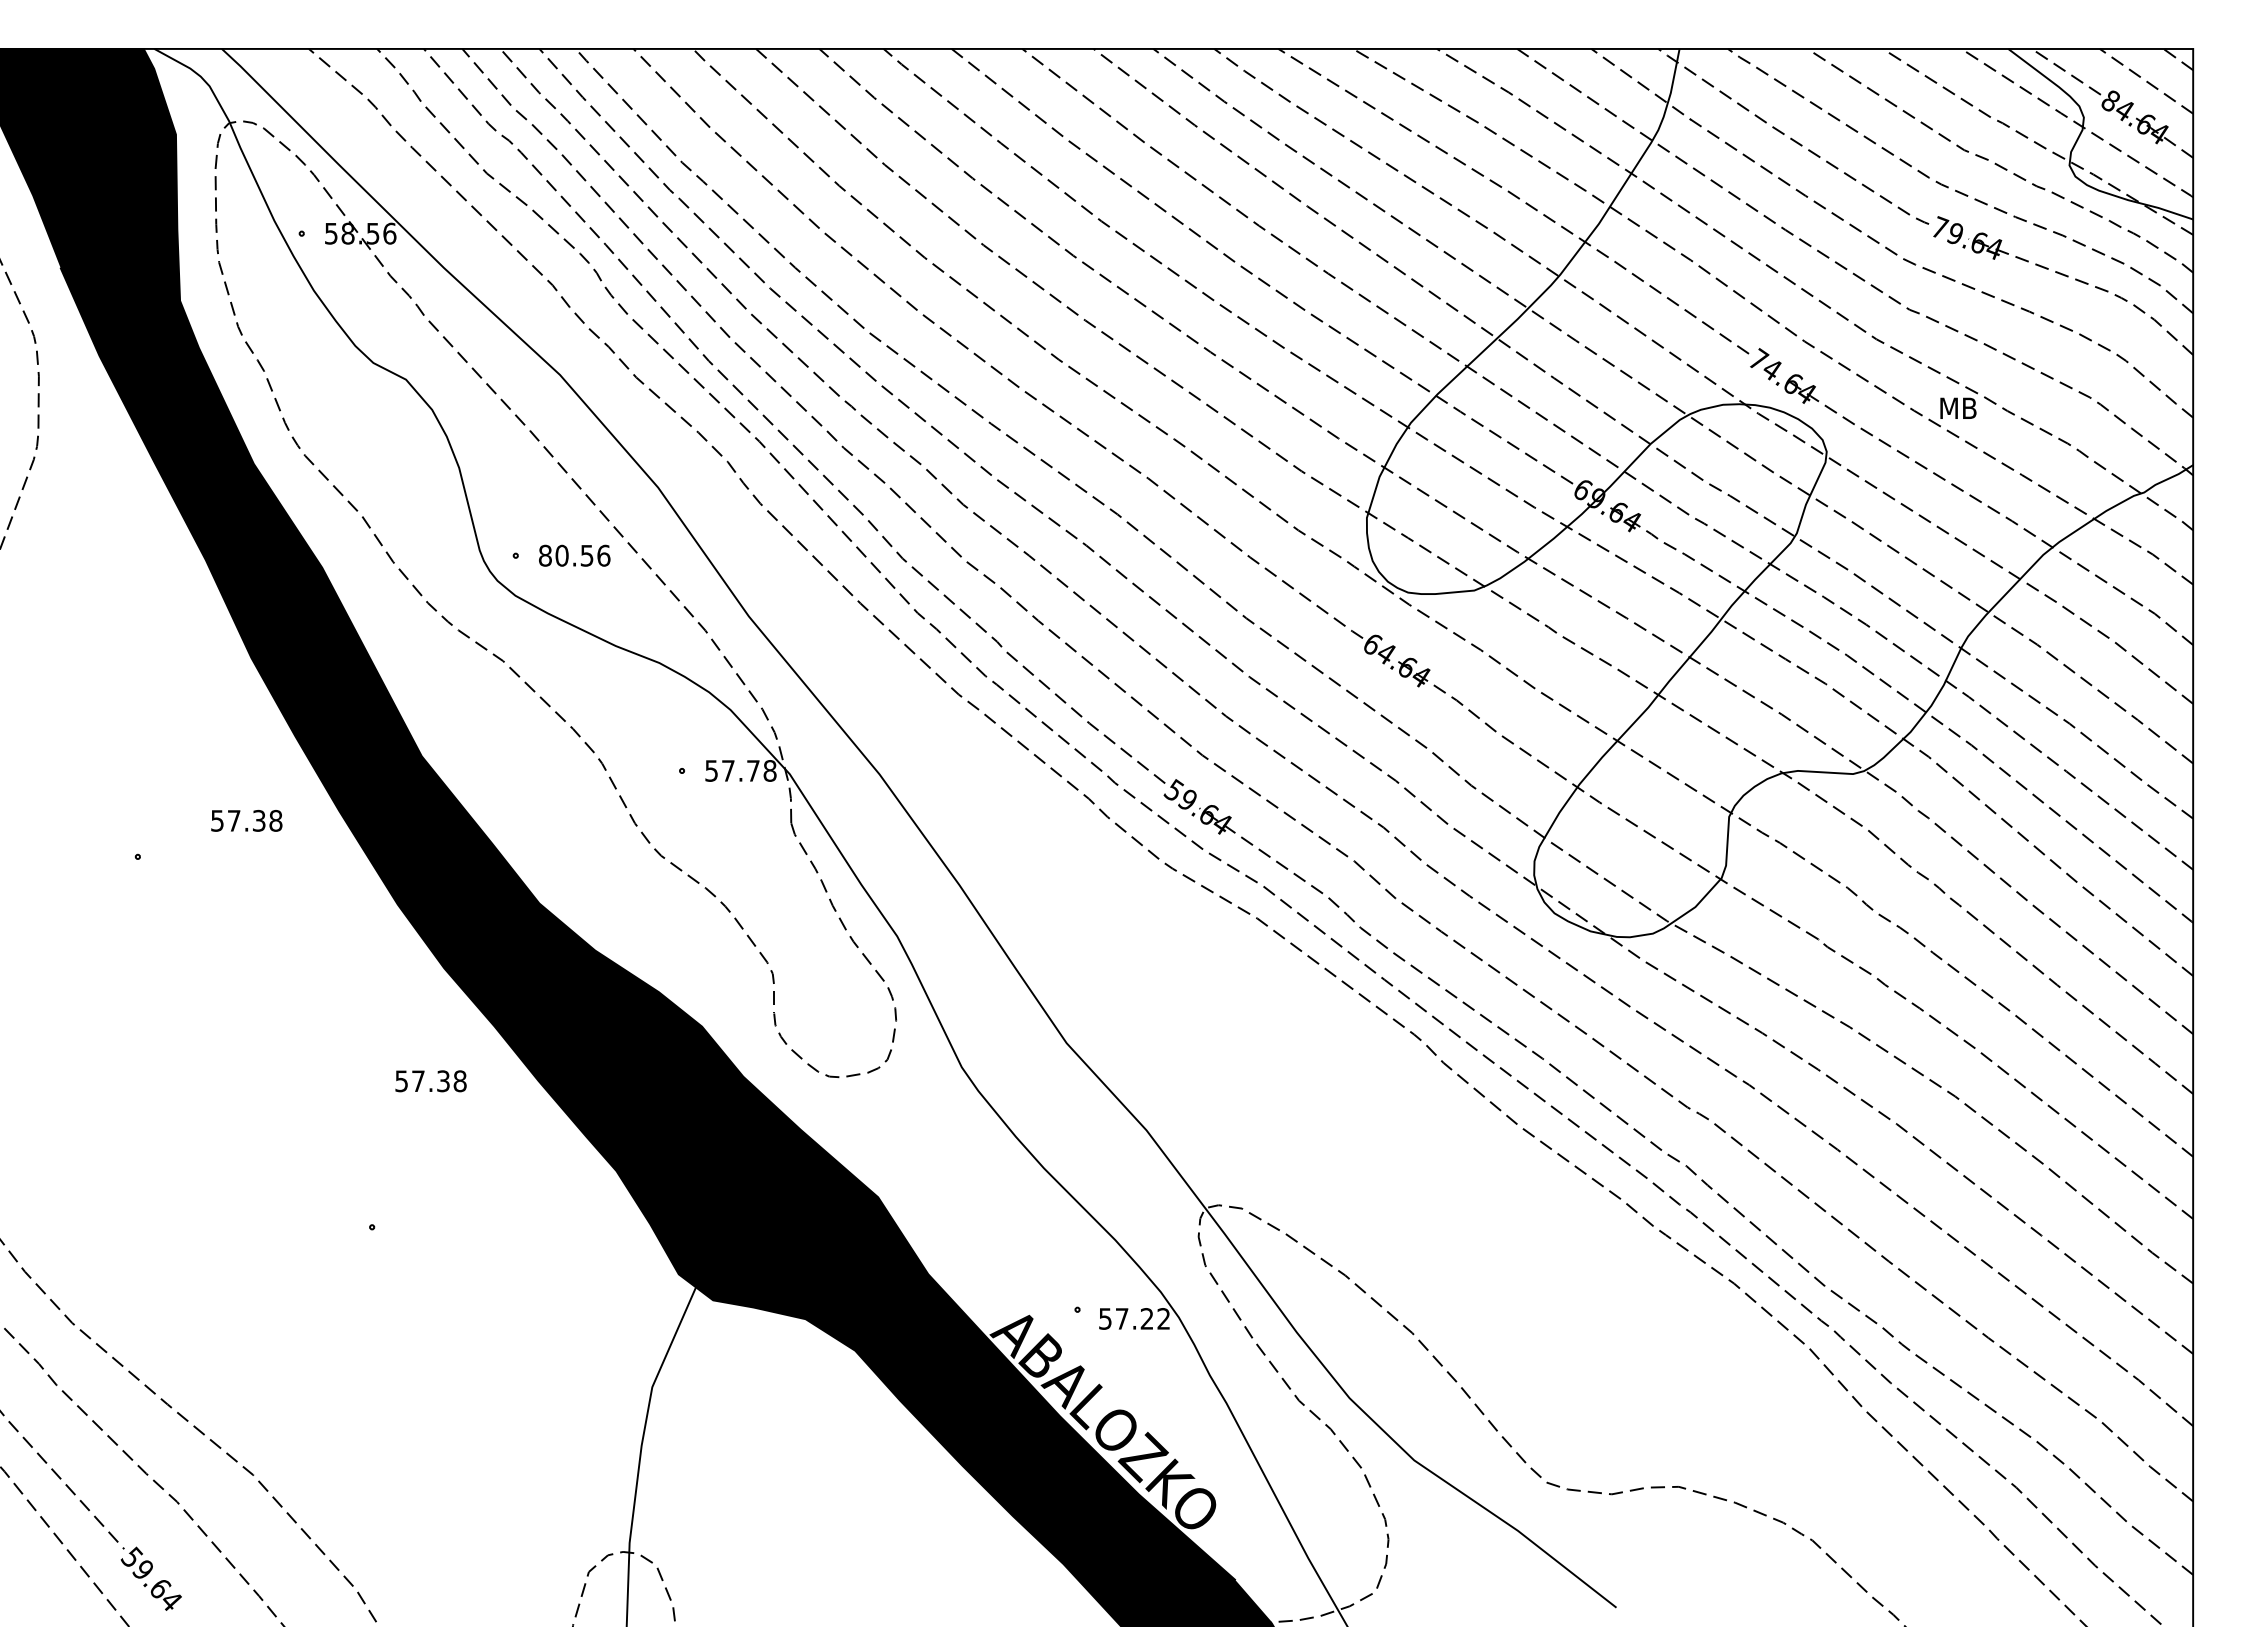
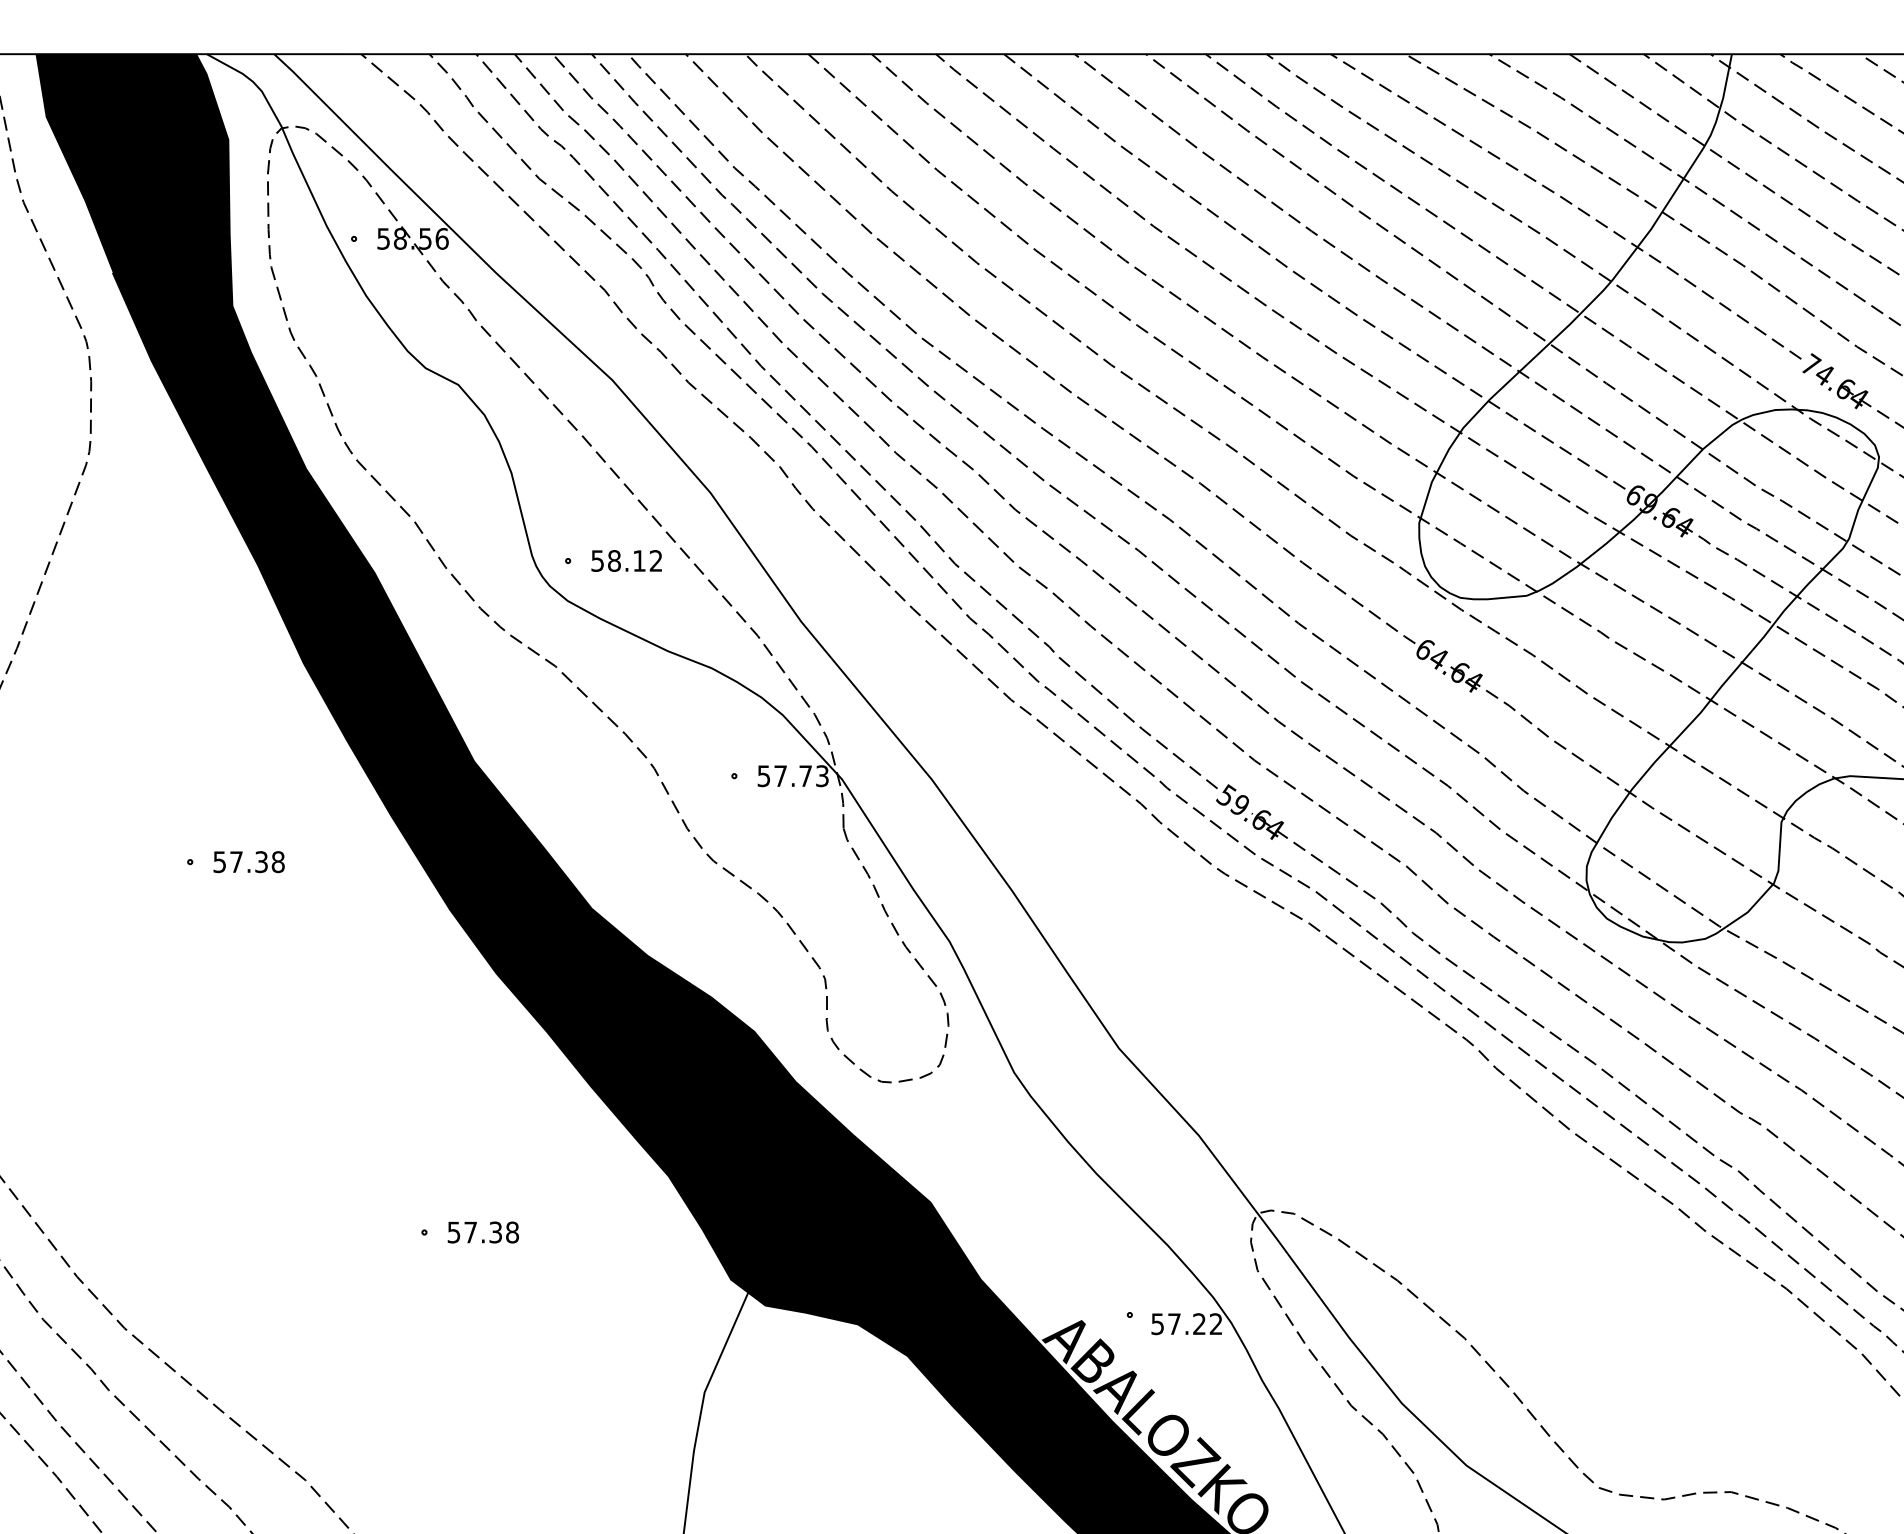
text: (574, 555) -> (626, 560), 80.56 -> 58.12
text: (769, 770) -> (821, 775), 57.78 -> 57.73
text: (246, 820) -> (248, 861), moved
text: (430, 1081) -> (482, 1232), moved

